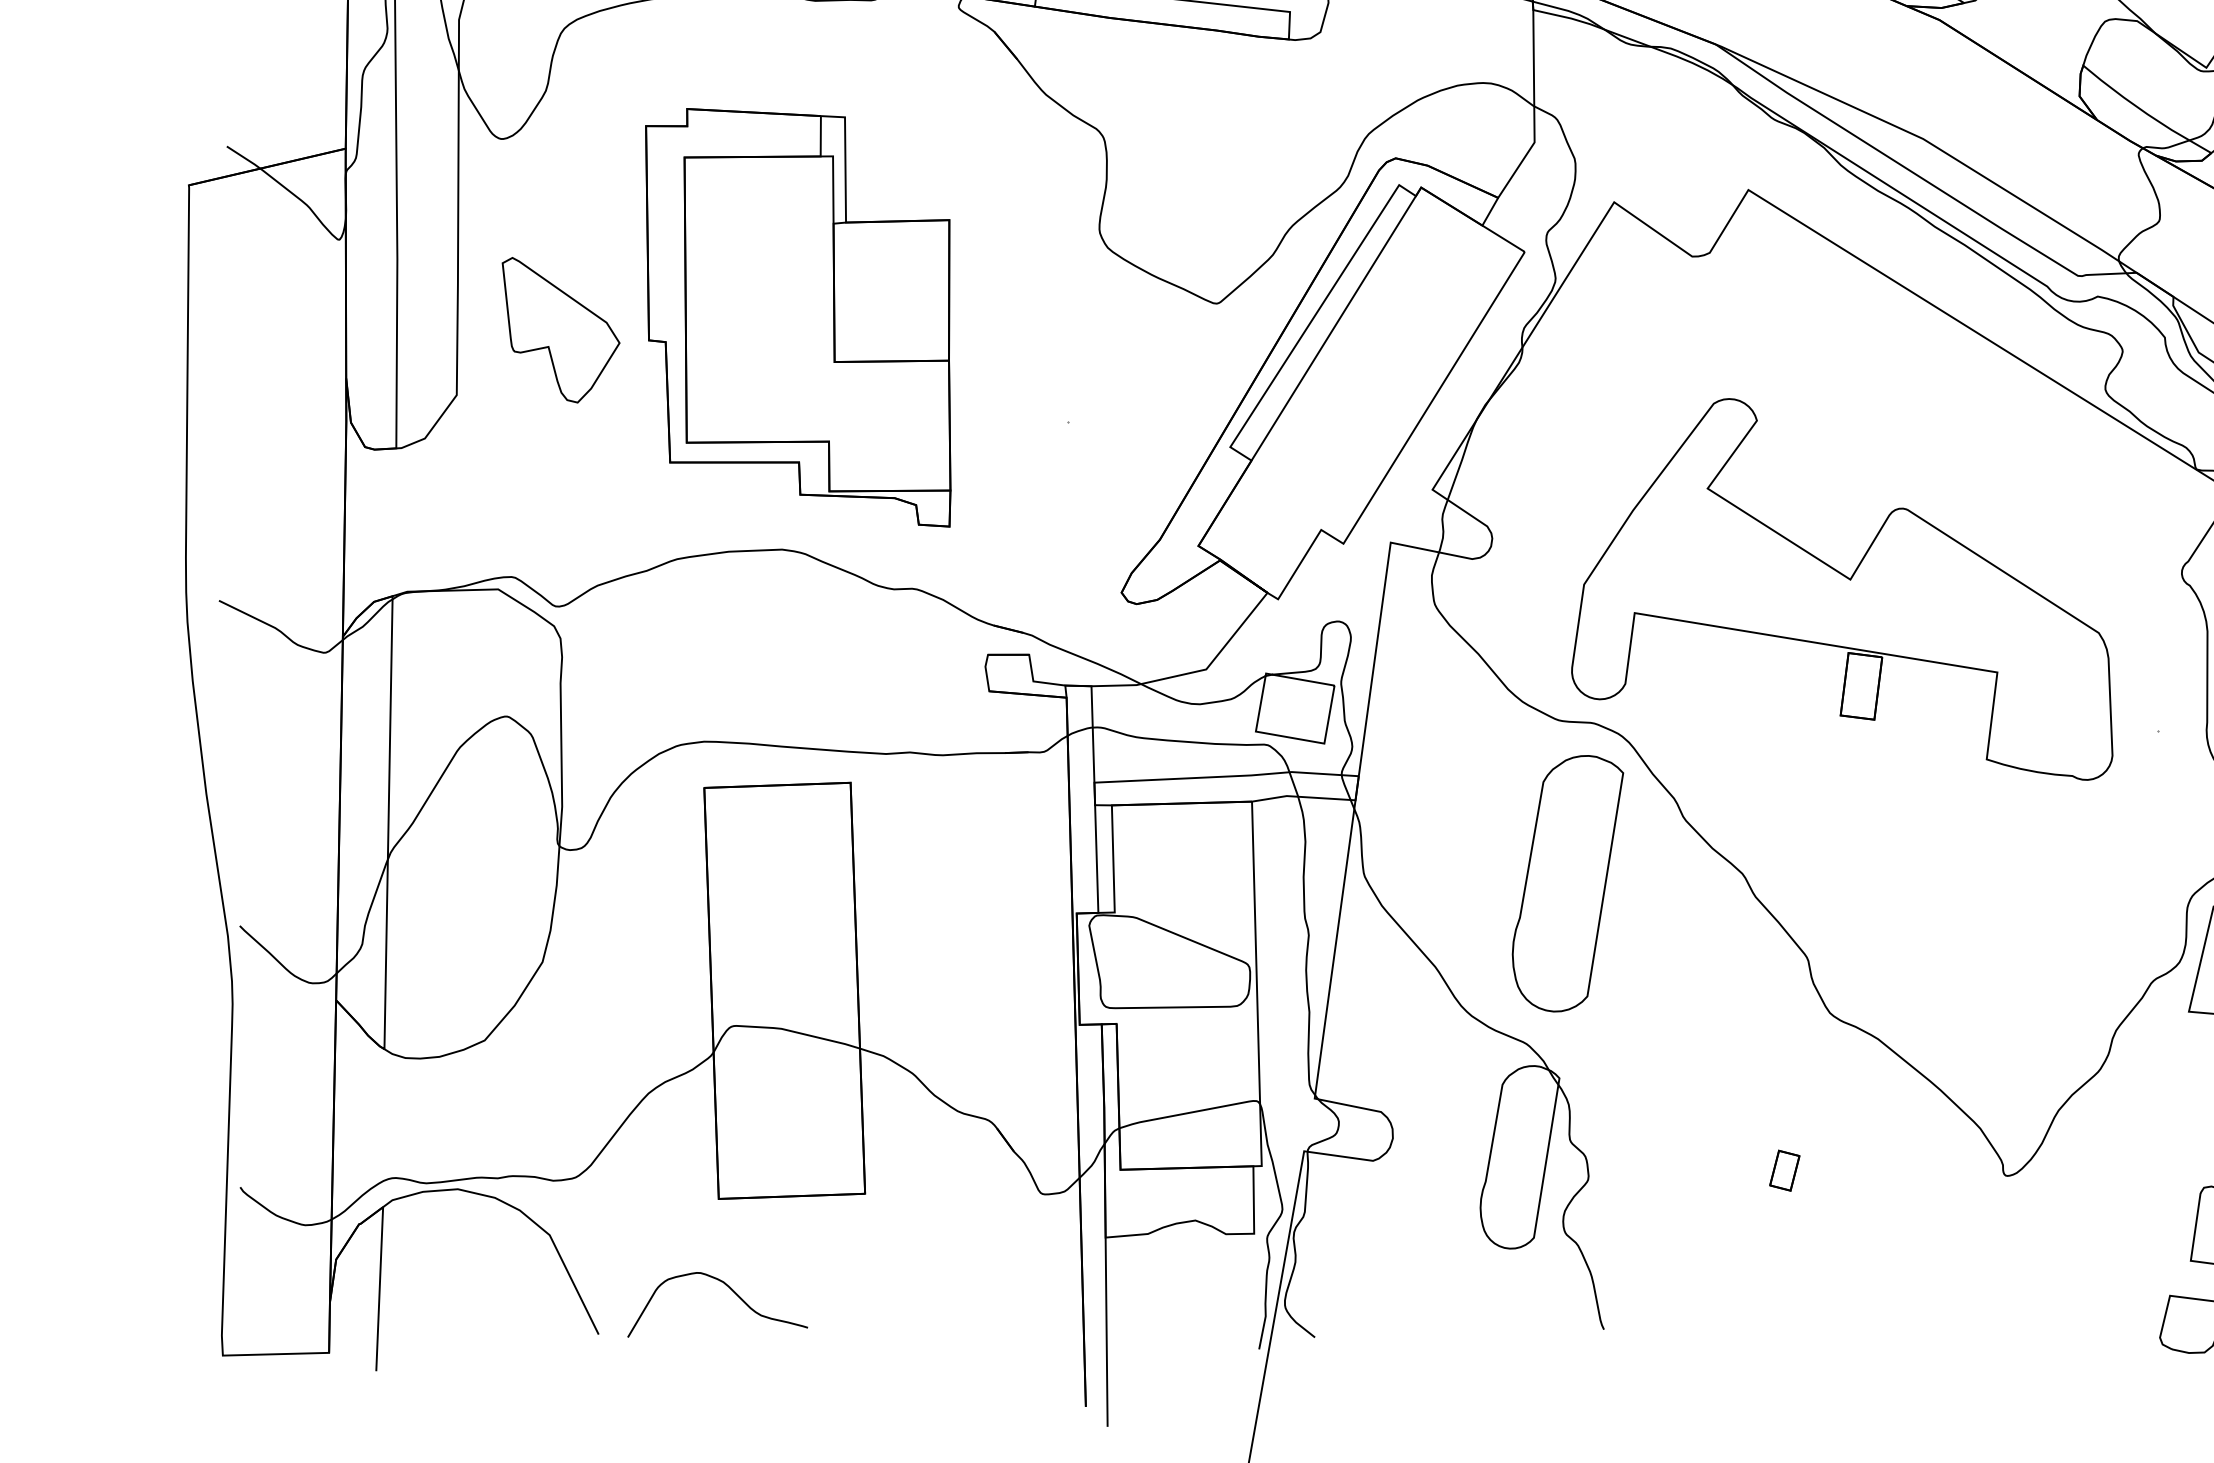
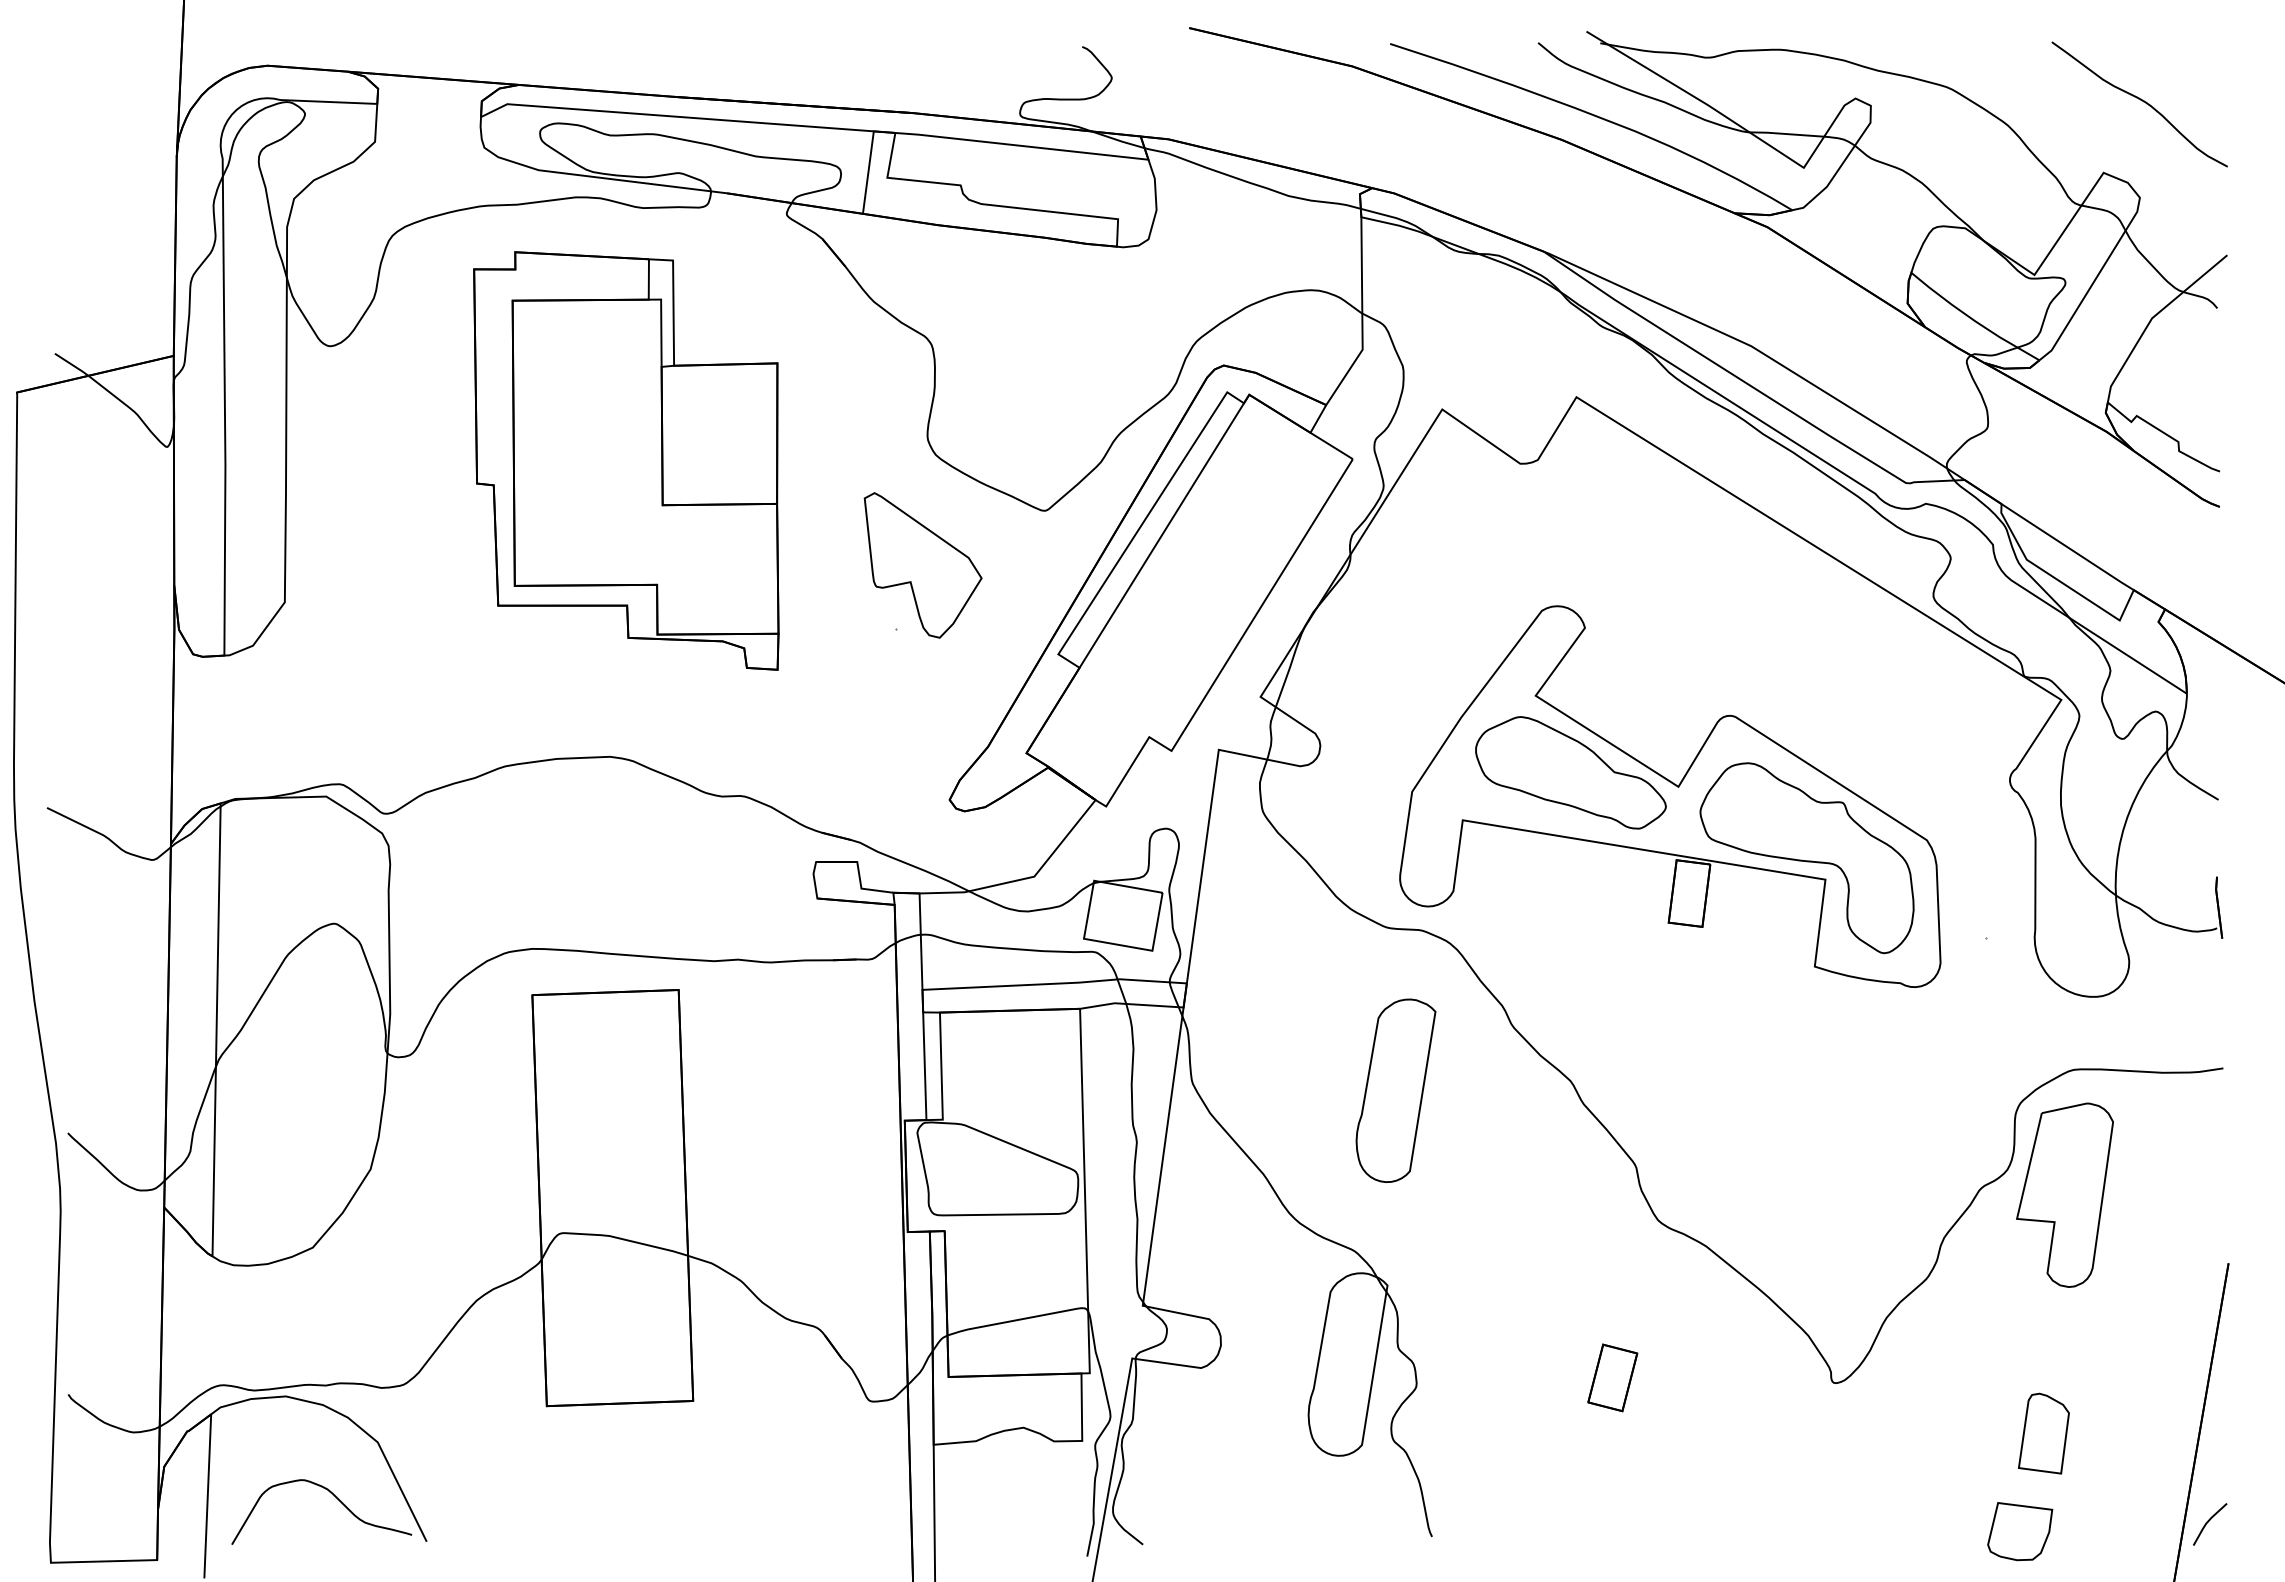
part: (798, 317) -> (626, 460), moved
part: (560, 330) -> (922, 565), moved
part: (1742, 565) -> (1570, 772), added
part: (1978, 651) -> (1806, 858), added
part: (1567, 883) -> (1395, 1090), size x0.71
part: (1784, 1170) -> (1612, 1377), size x1.67
curve: (731, 1290) -> (335, 1497), moved

